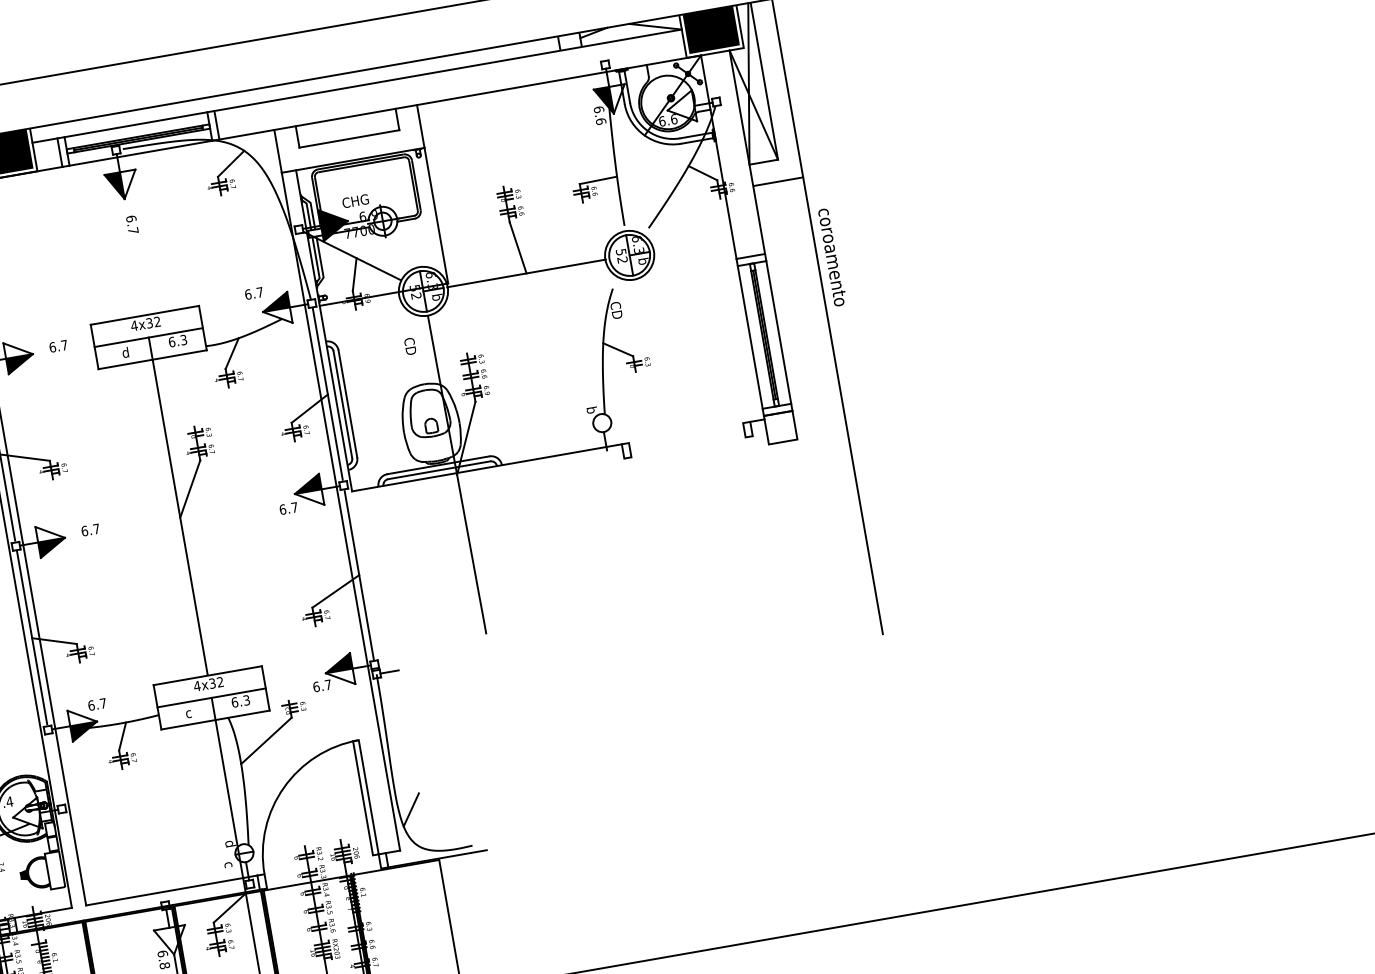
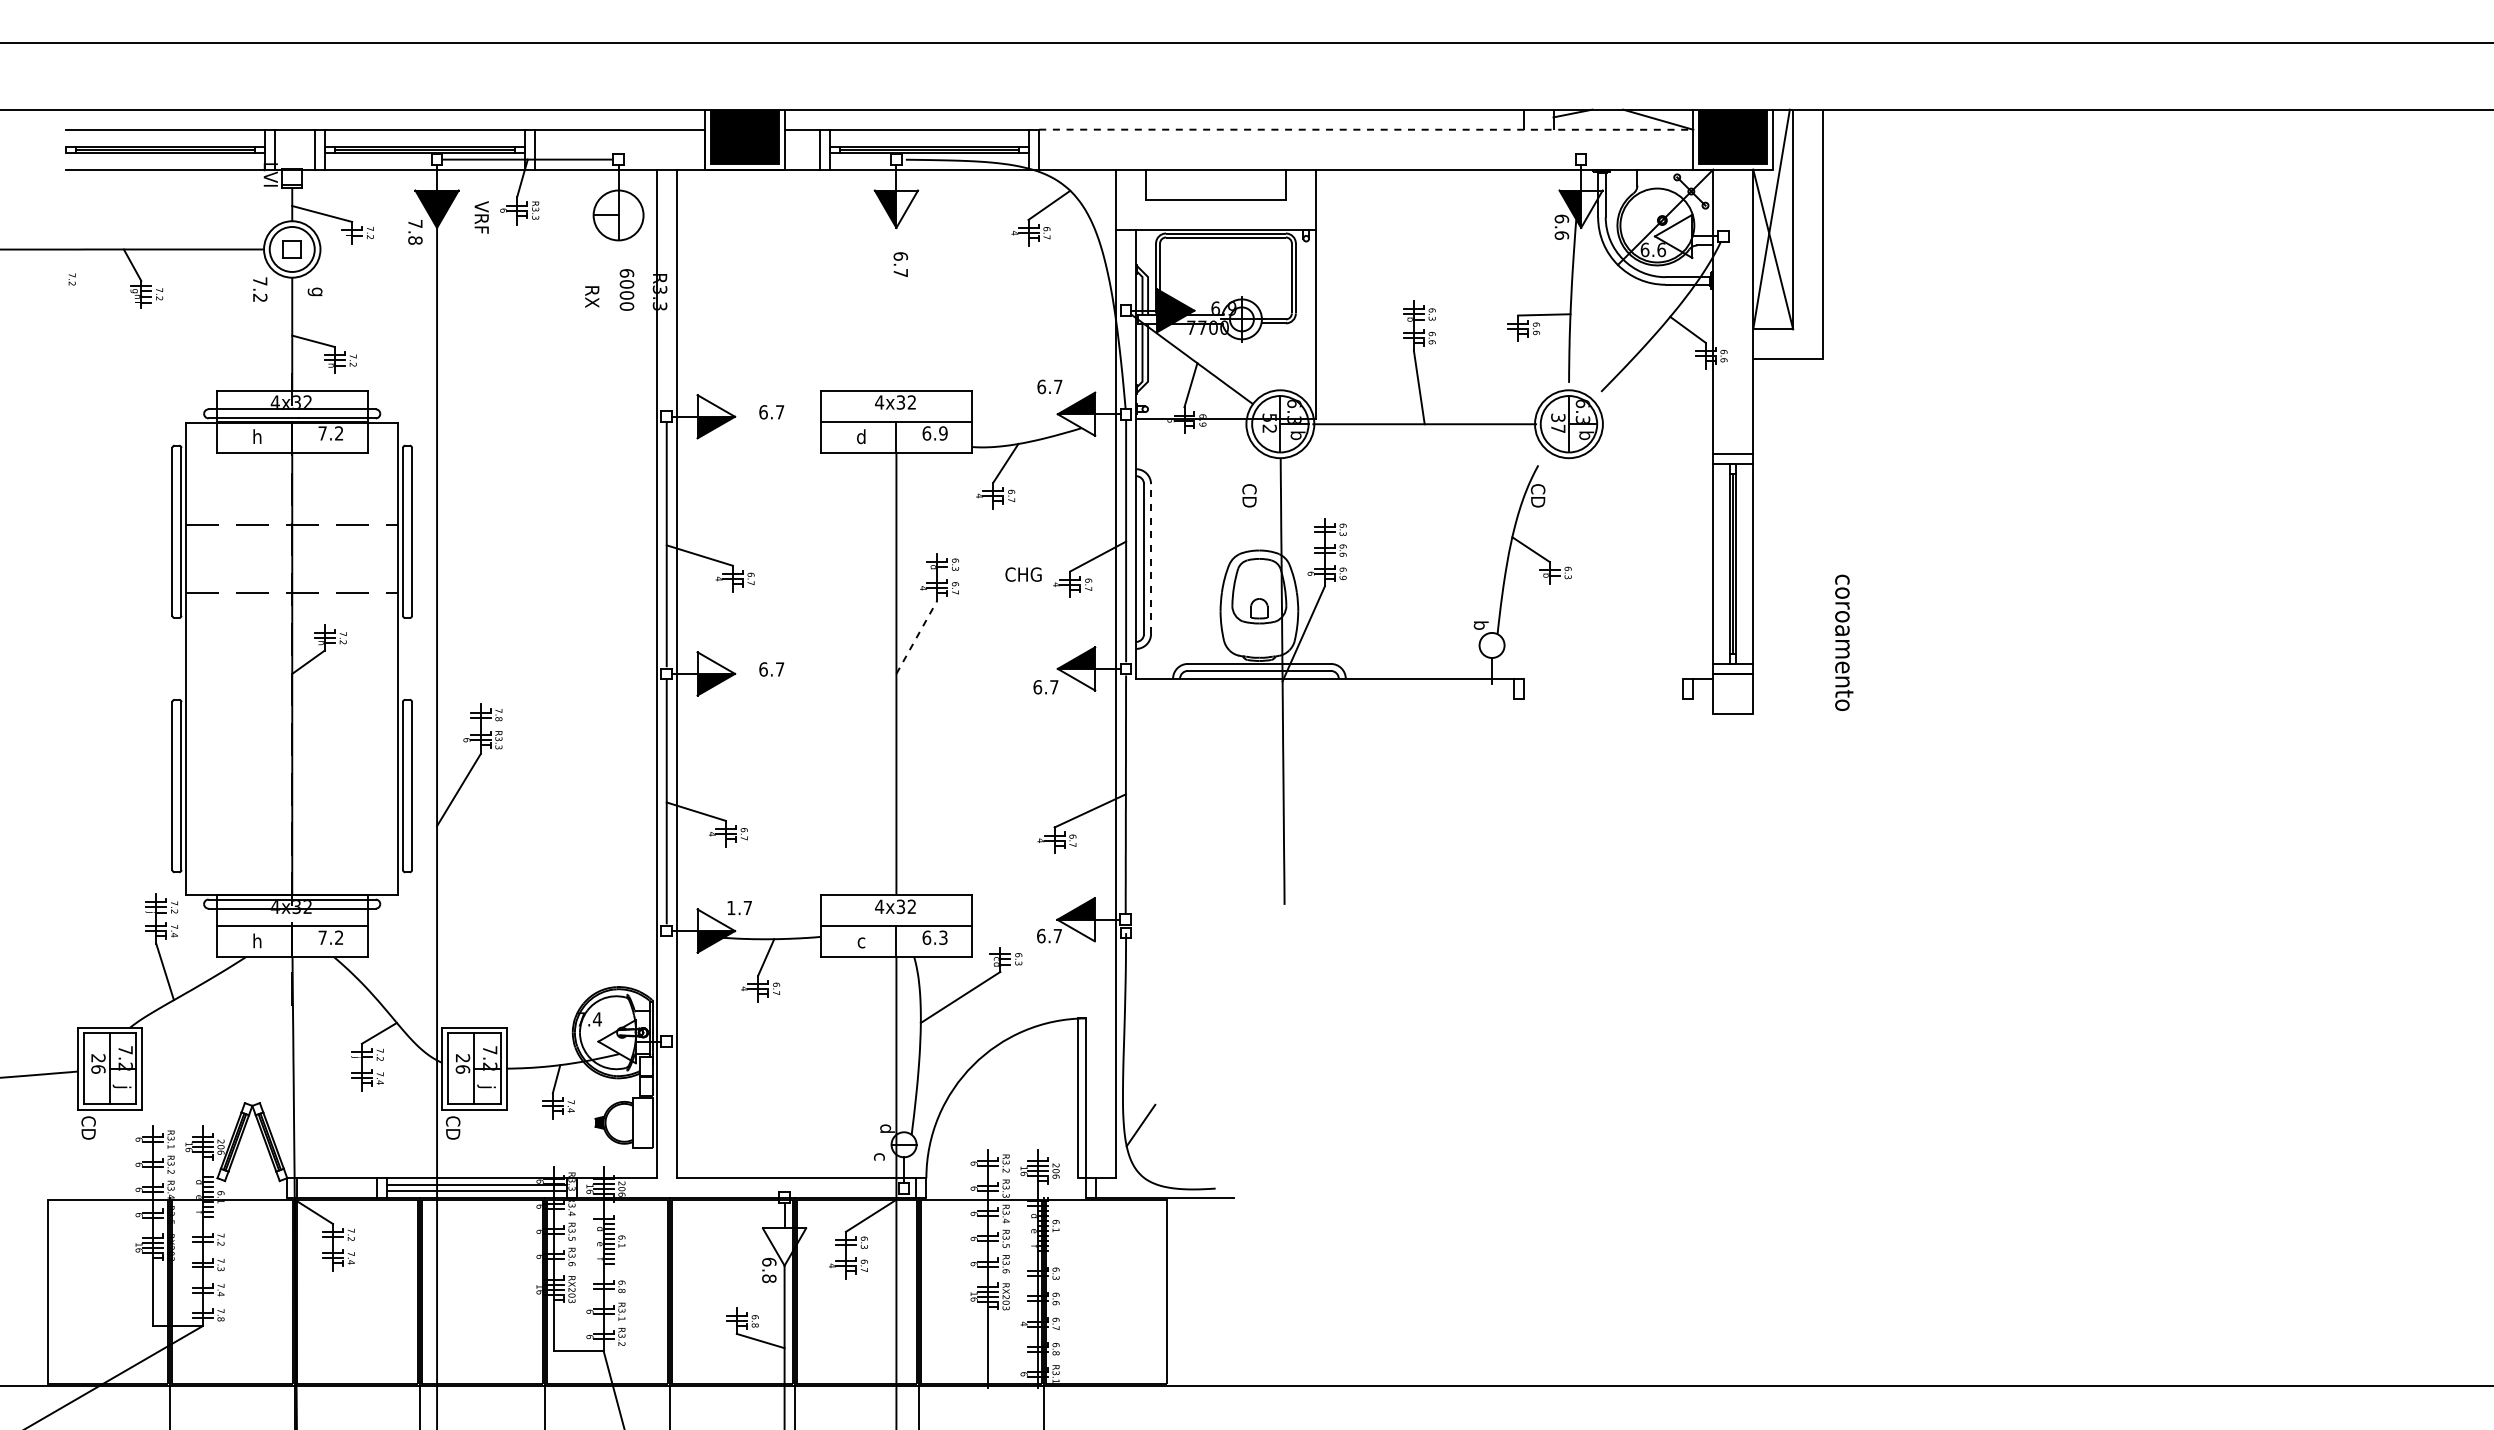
line: (448, 70) -> (1366, 129), solid -> dashed
text: (355, 201) -> (1023, 574), moved
text: (622, 256) -> (1558, 423), 52 -> 37
text: (832, 257) -> (1844, 642), moved
text: (183, 340) -> (943, 433), 6.3 -> 6.9
line: (348, 404) -> (1151, 559), solid -> dashed
line: (843, 405) -> (1823, 678), removed
line: (190, 489) -> (916, 637), solid -> dashed
line: (389, 672) -> (1143, 933), removed
text: (91, 705) -> (731, 907), 6.7 -> 1.7

